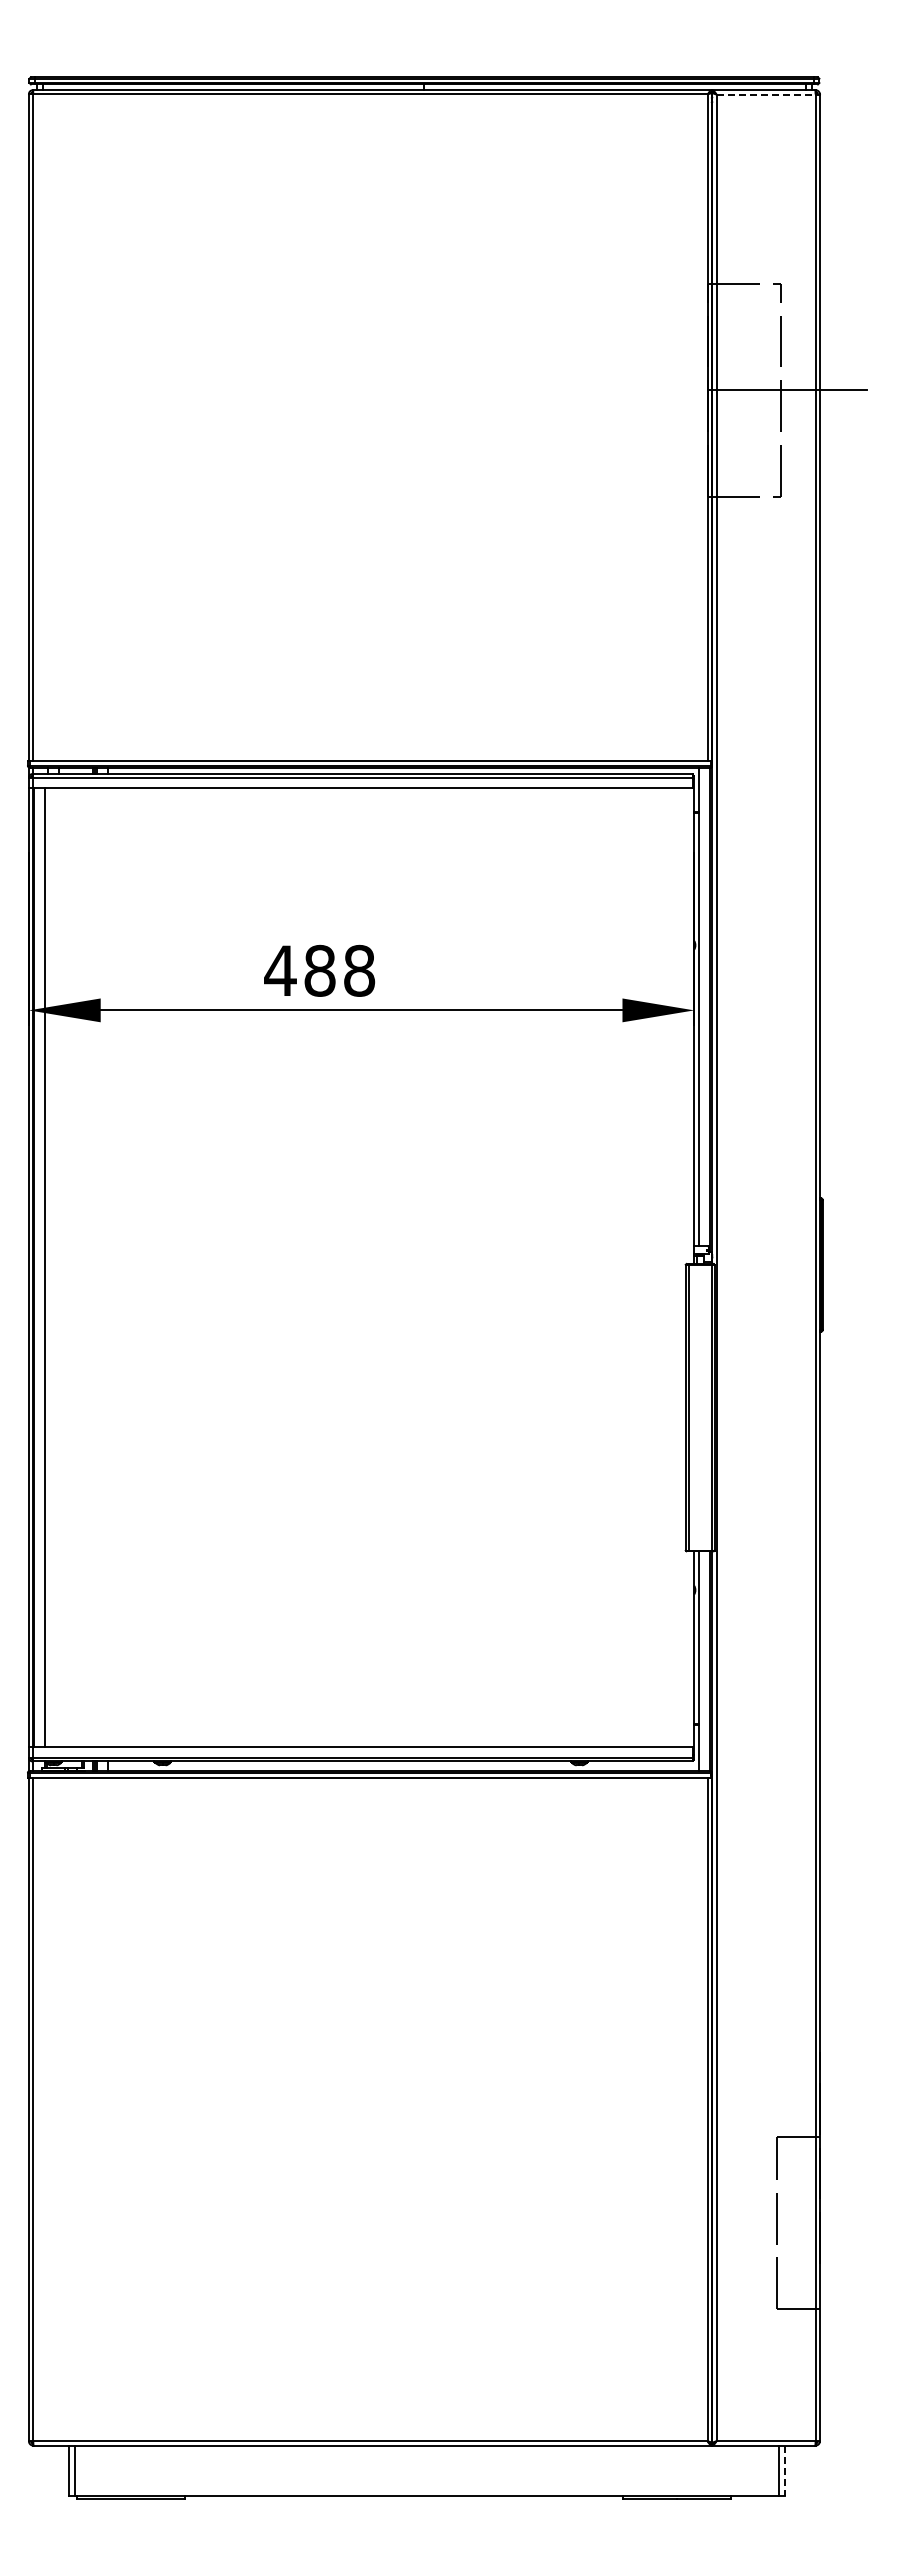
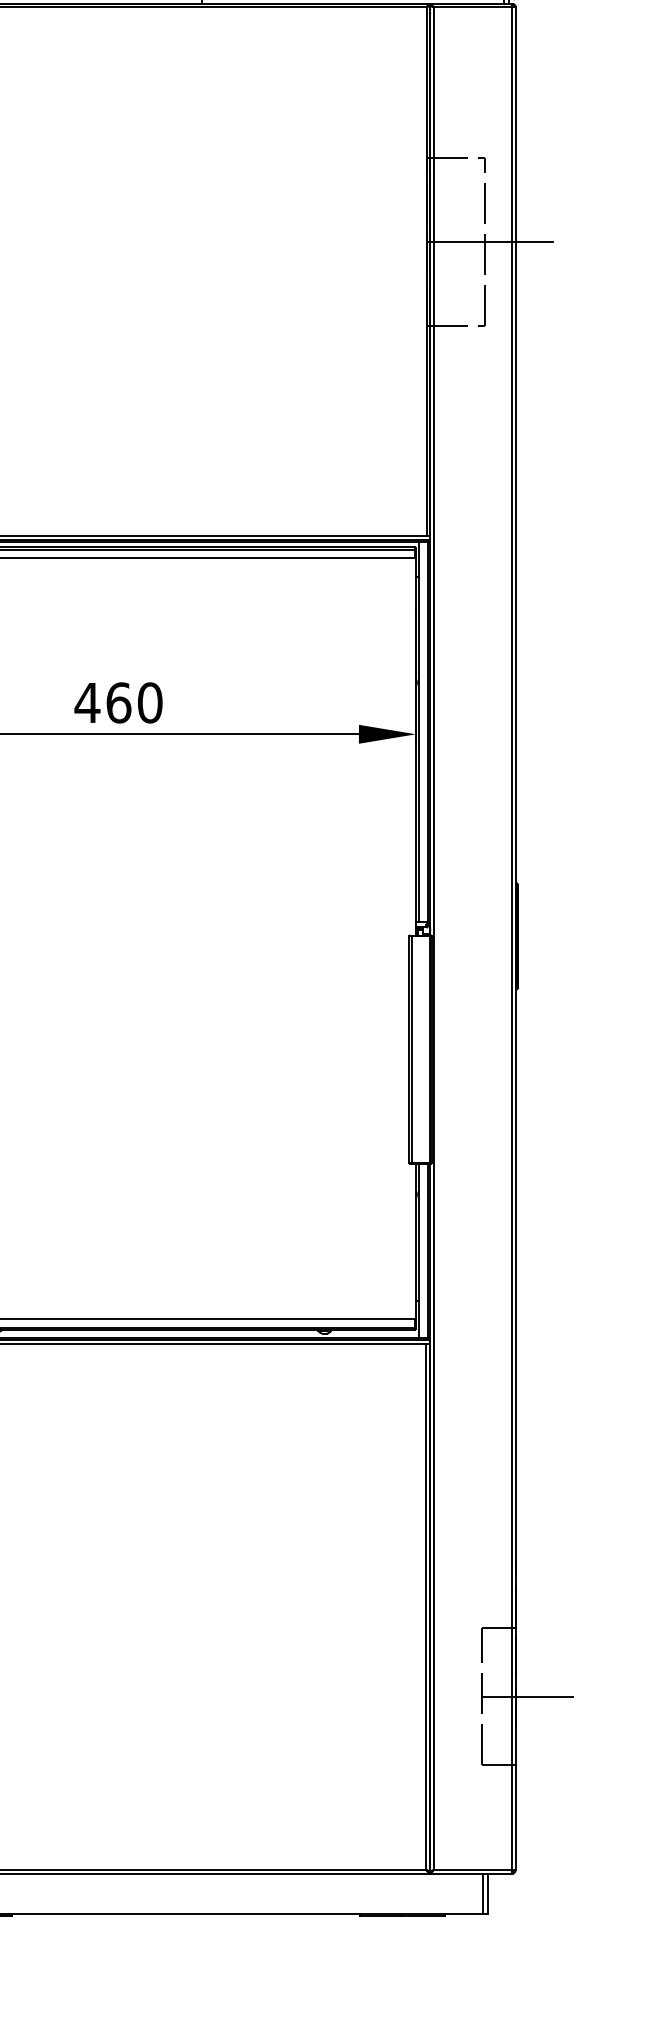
line: (766, 94) -> (473, 7), dashed -> solid
text: (339, 970) -> (134, 702), 488 -> 460
line: (834, 2222) -> (527, 1696), added
line: (784, 2471) -> (487, 1894), dashed -> solid

